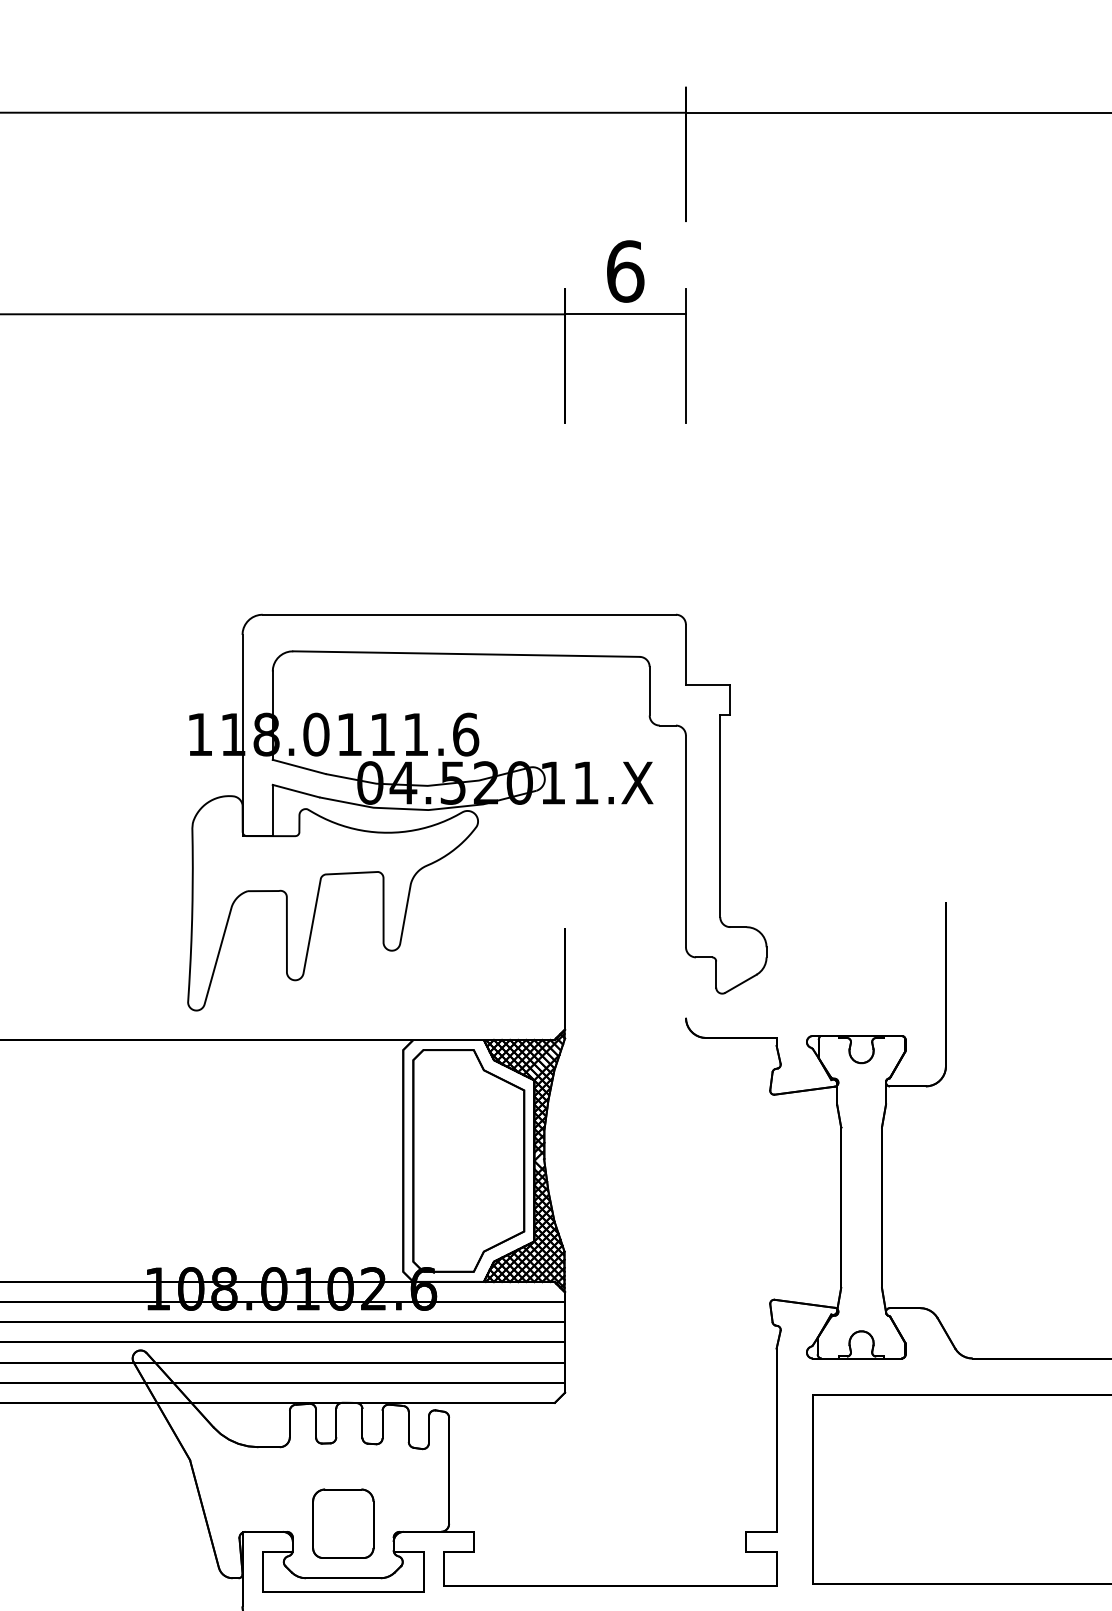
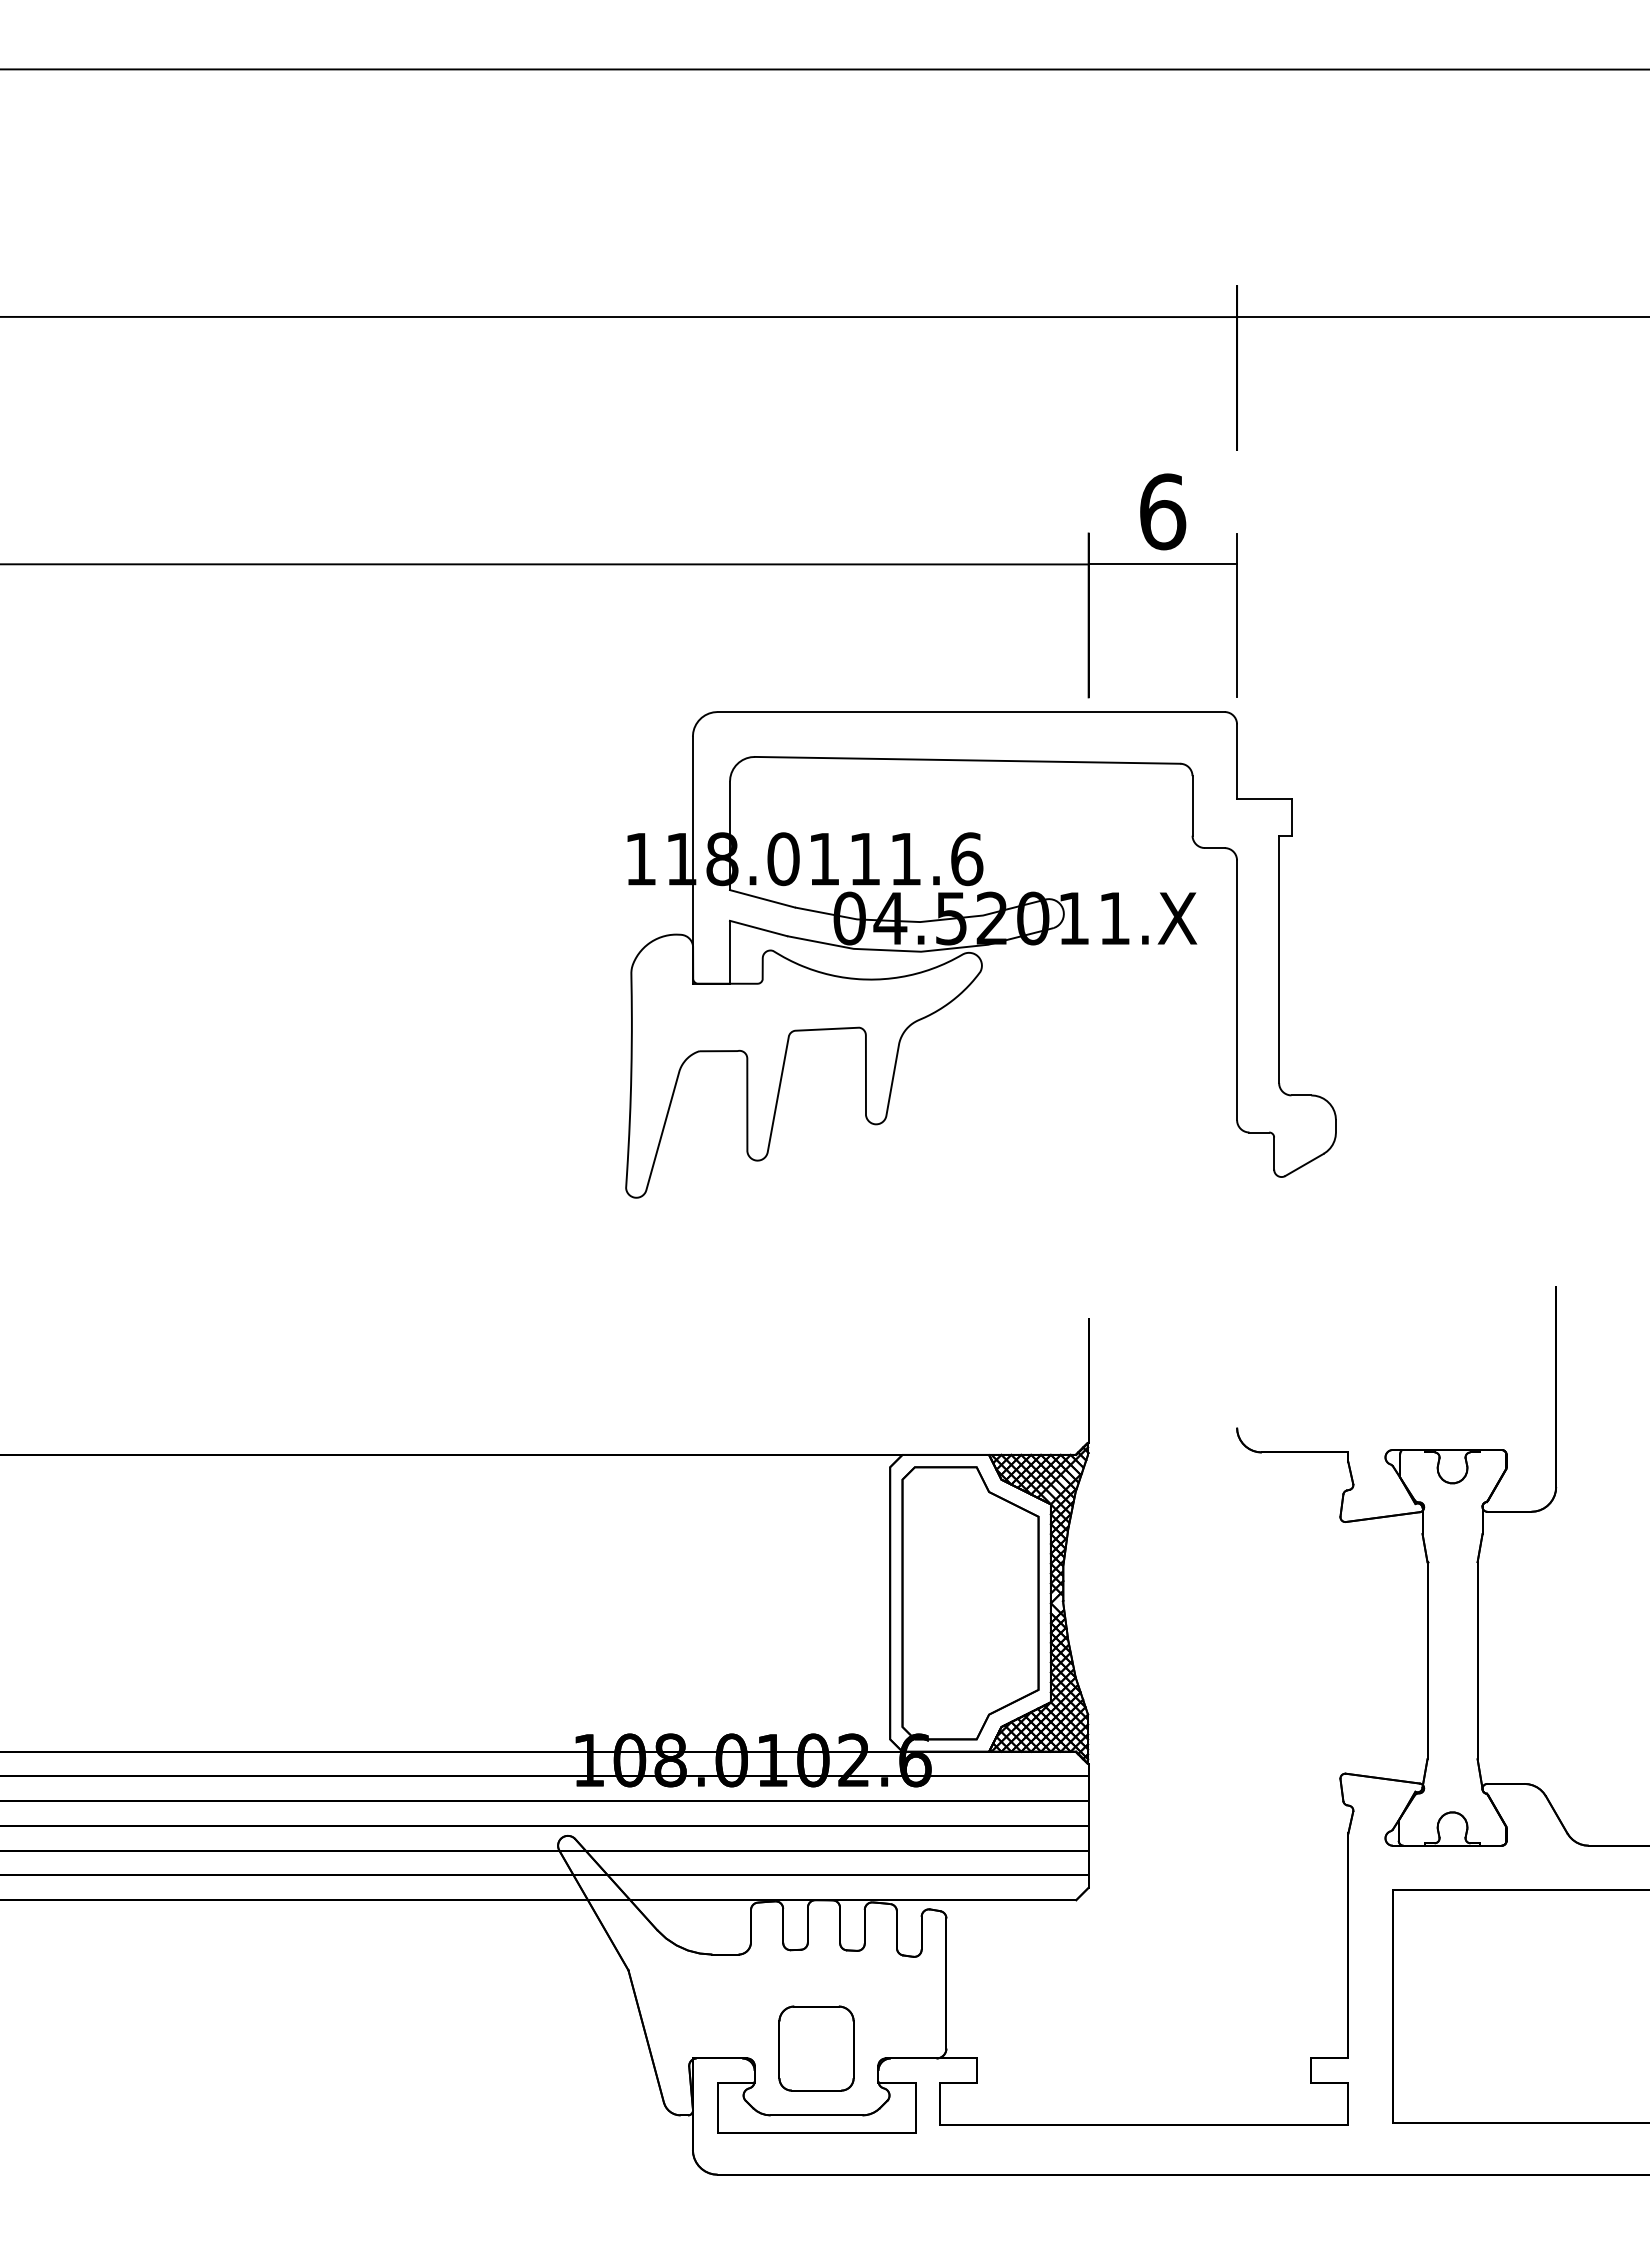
part: (476, 812) -> (980, 954), moved

